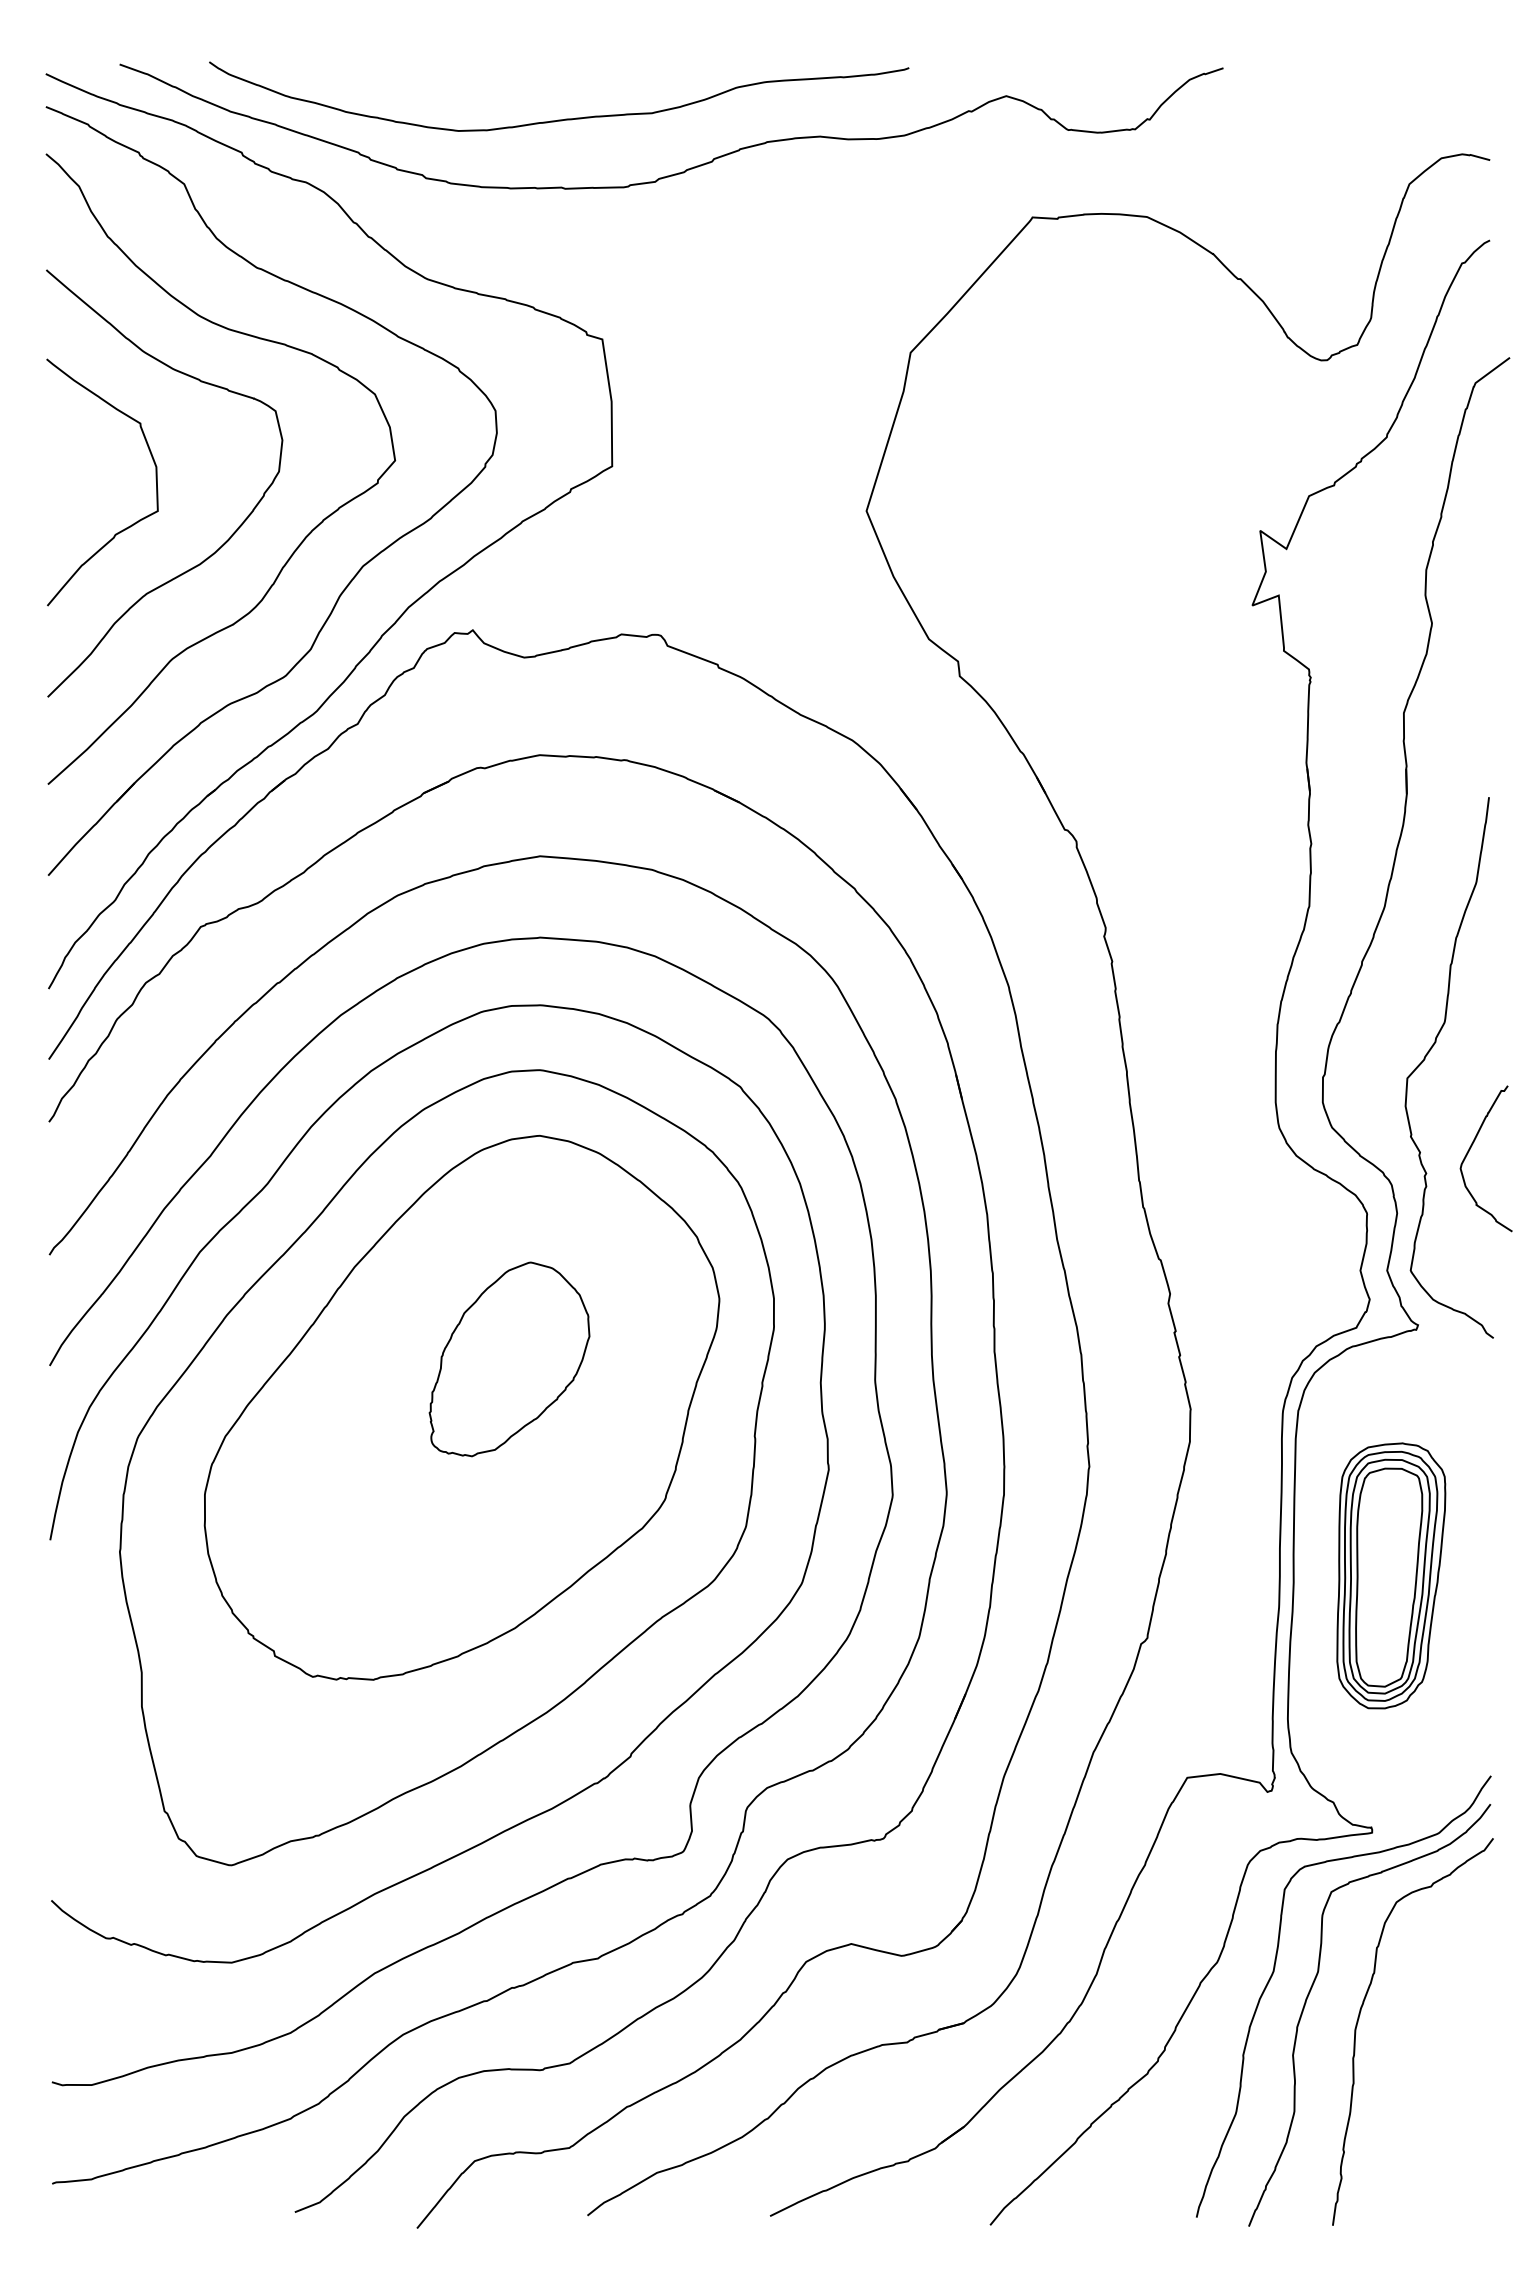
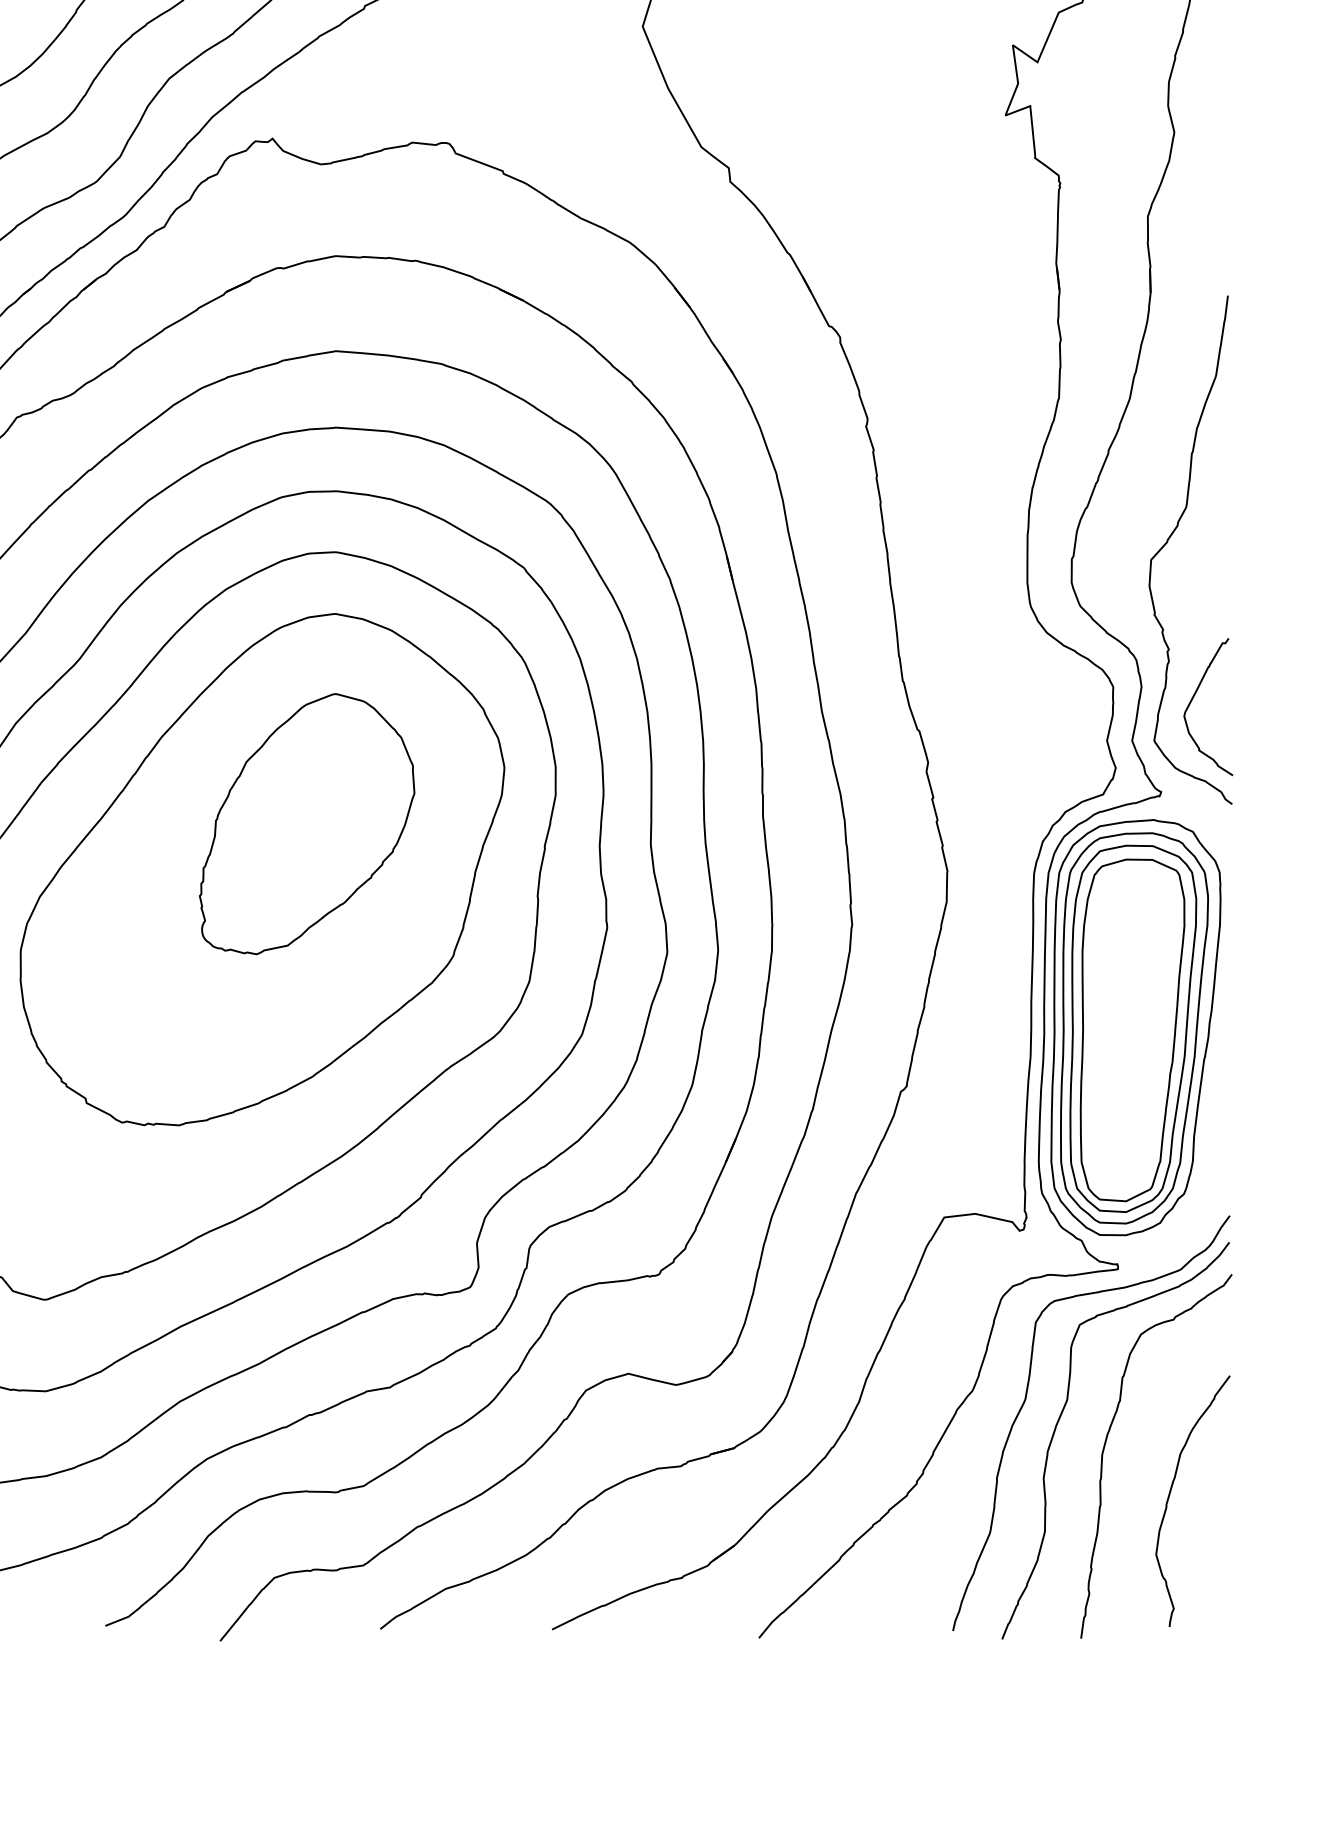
curve: (1469, 1151) -> (1192, 700), moved
part: (509, 1359) -> (307, 824), size x1.43
part: (1391, 1575) -> (1136, 1027), size x1.67
curve: (1427, 2074) -> (1170, 1496), added

